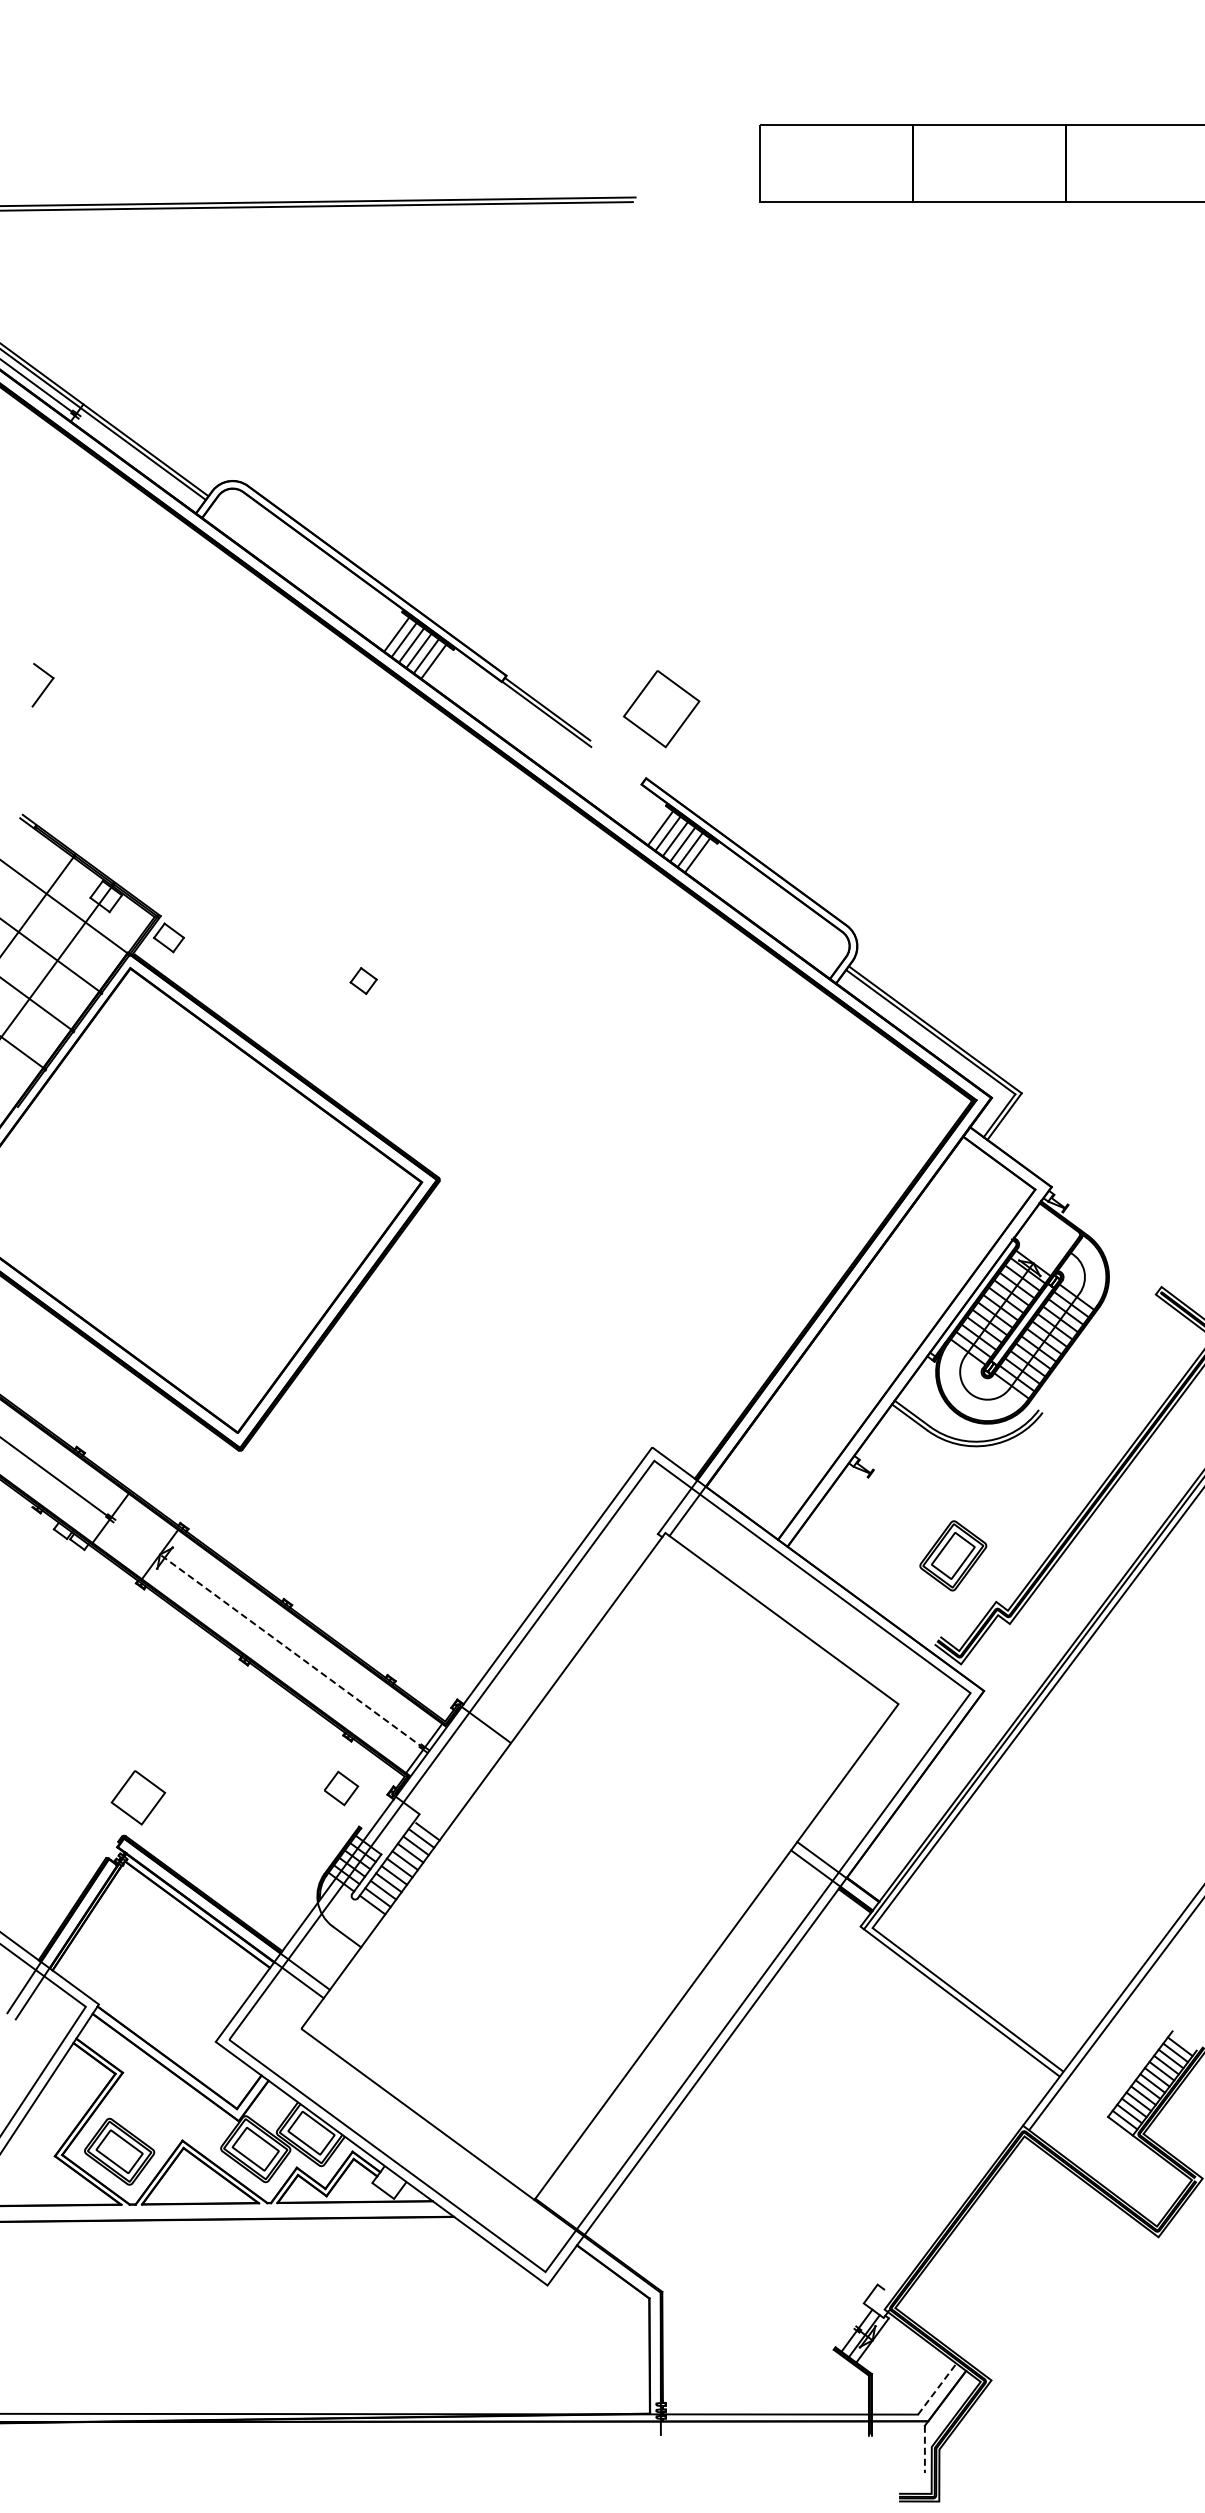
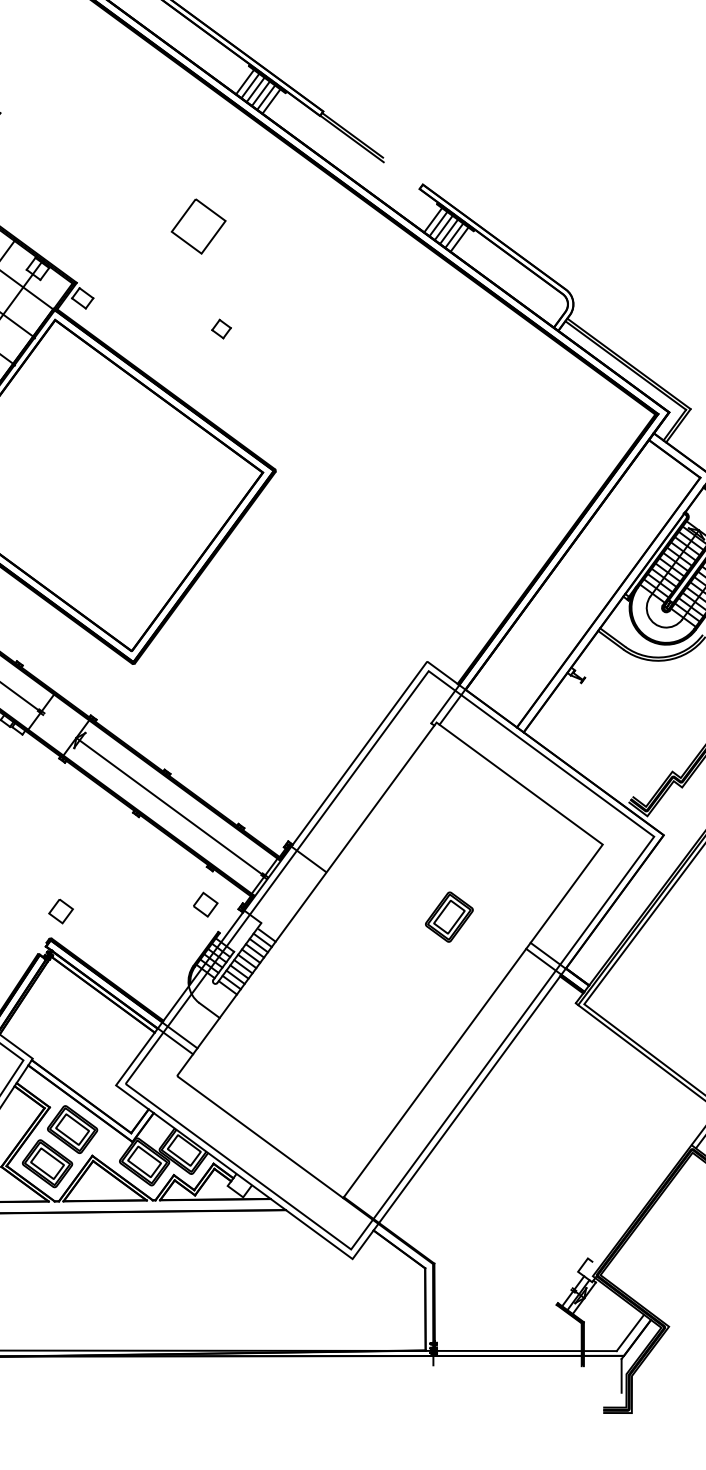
part: (661, 709) -> (198, 226), moved
part: (953, 1555) -> (449, 916), moved
line: (292, 1651) -> (170, 807), dashed -> solid
part: (138, 1797) -> (60, 911), size x0.62
part: (154, 2103) -> (72, 1129), added
line: (937, 2389) -> (630, 1333), dashed -> solid
line: (924, 2449) -> (621, 1375), dashed -> solid

